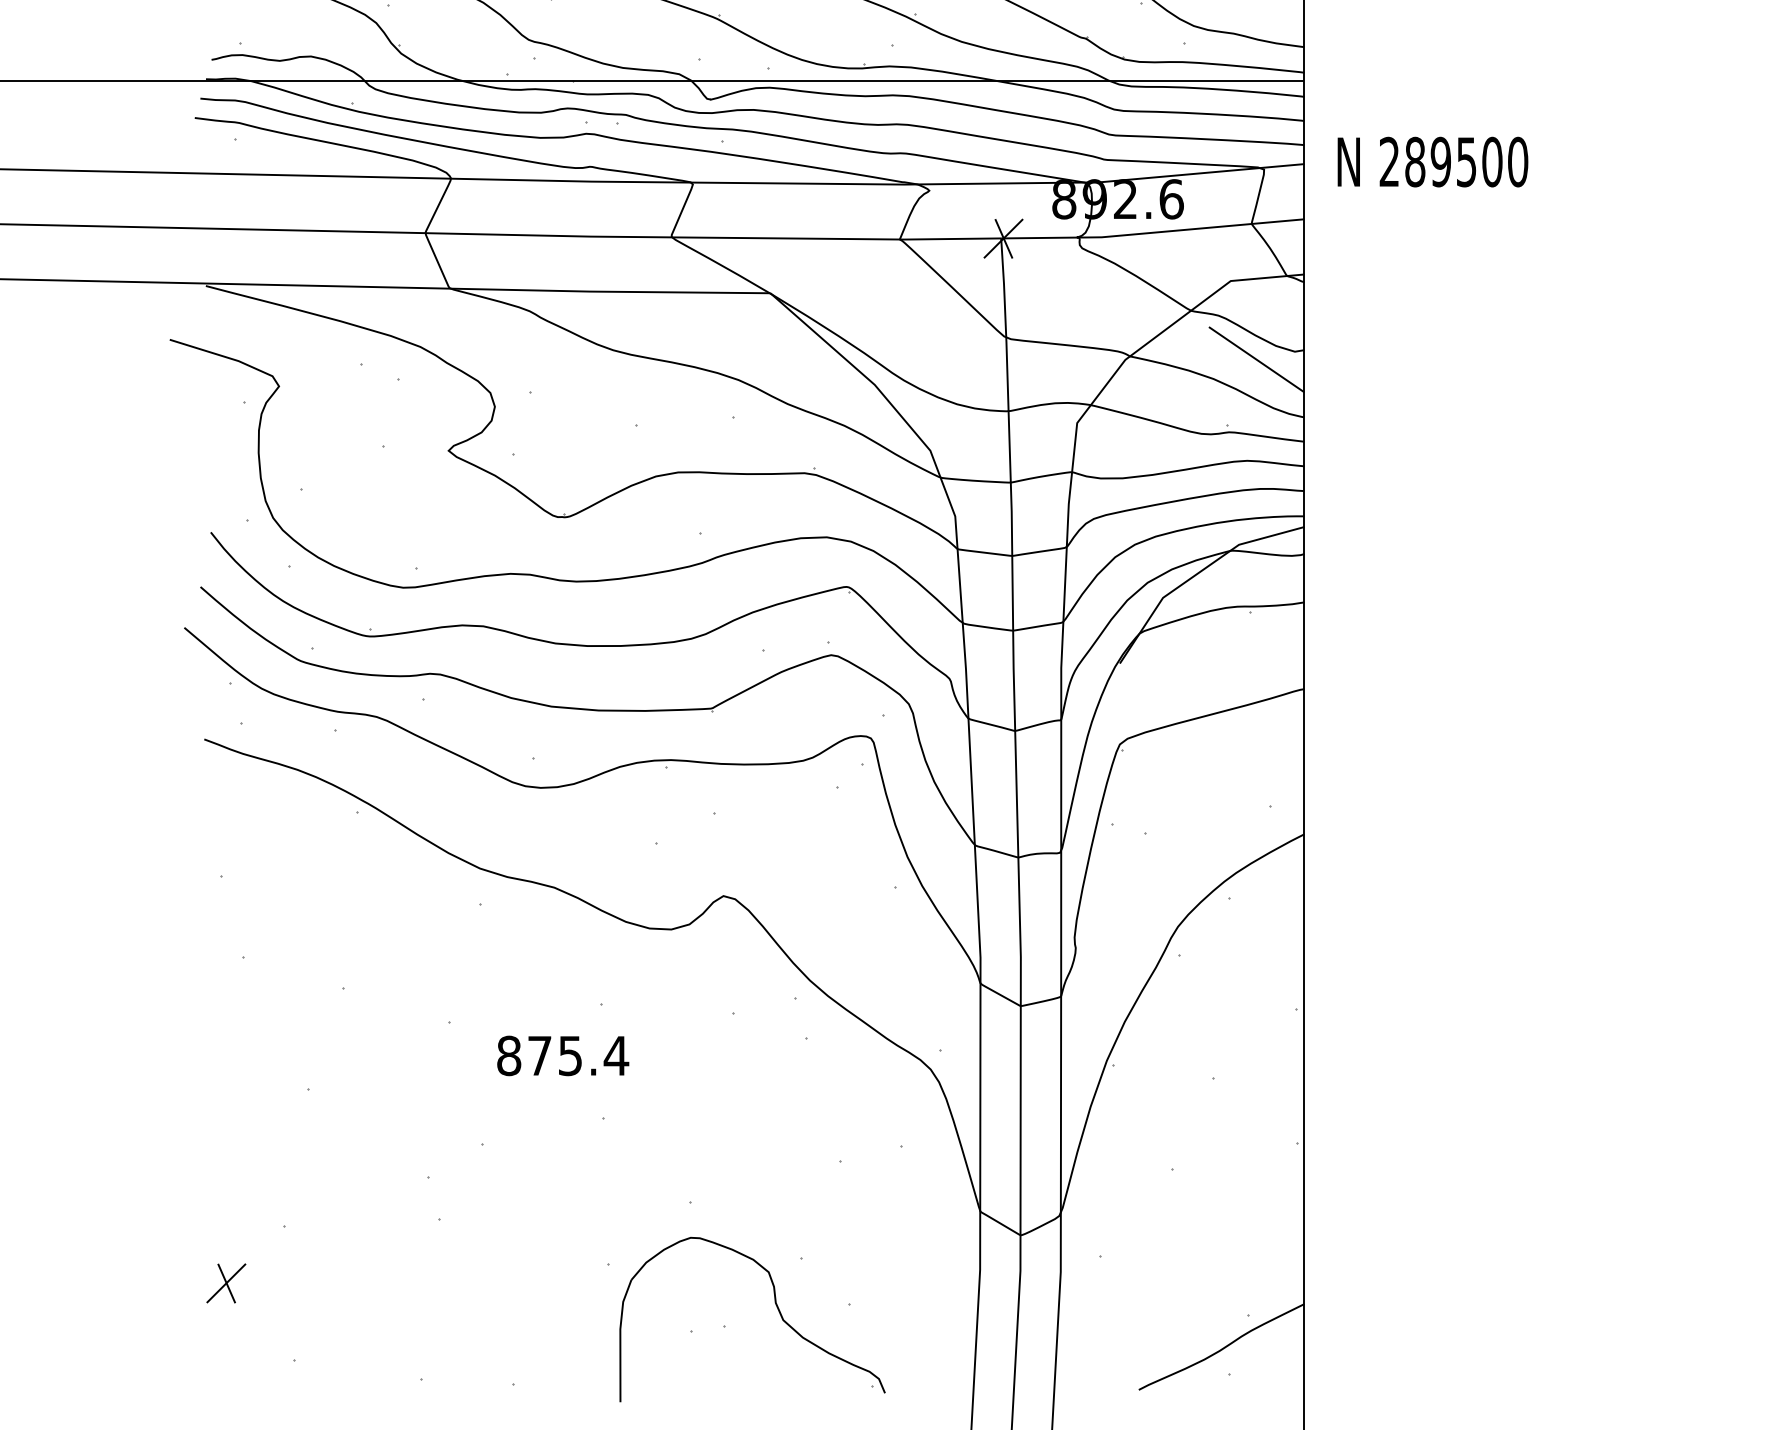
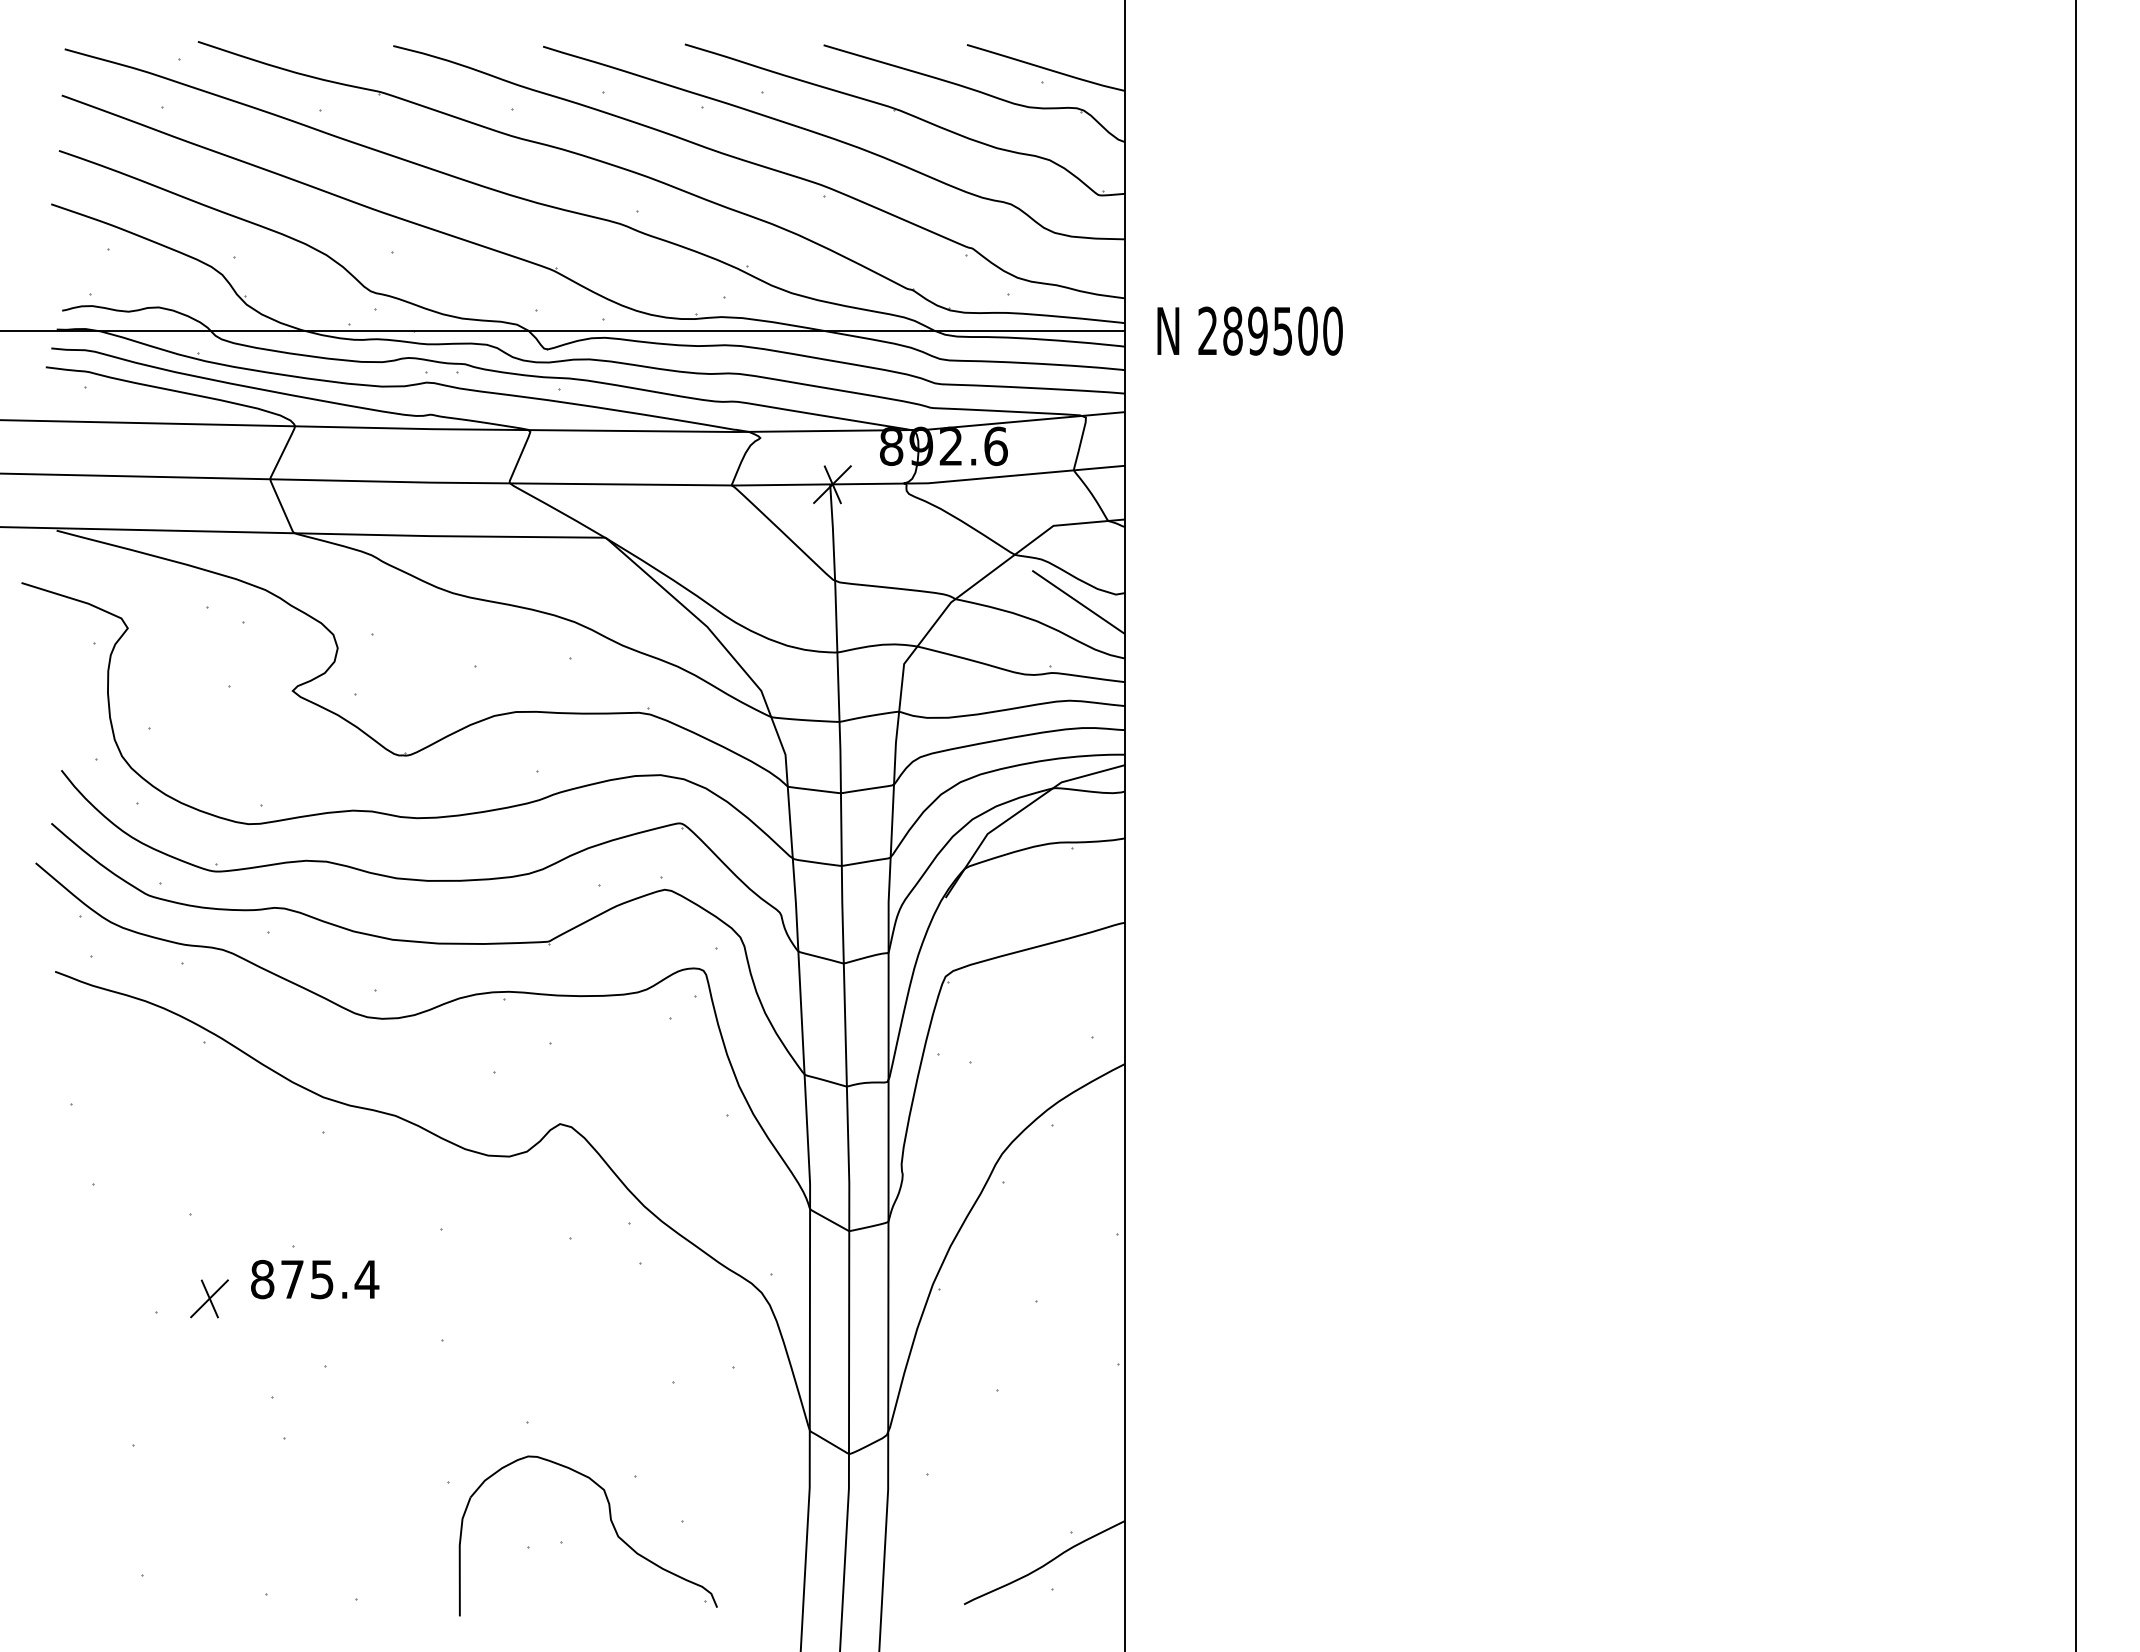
text: (1432, 161) -> (1249, 330), moved
text: (563, 1055) -> (315, 1279), moved
part: (226, 1283) -> (209, 1298), moved

